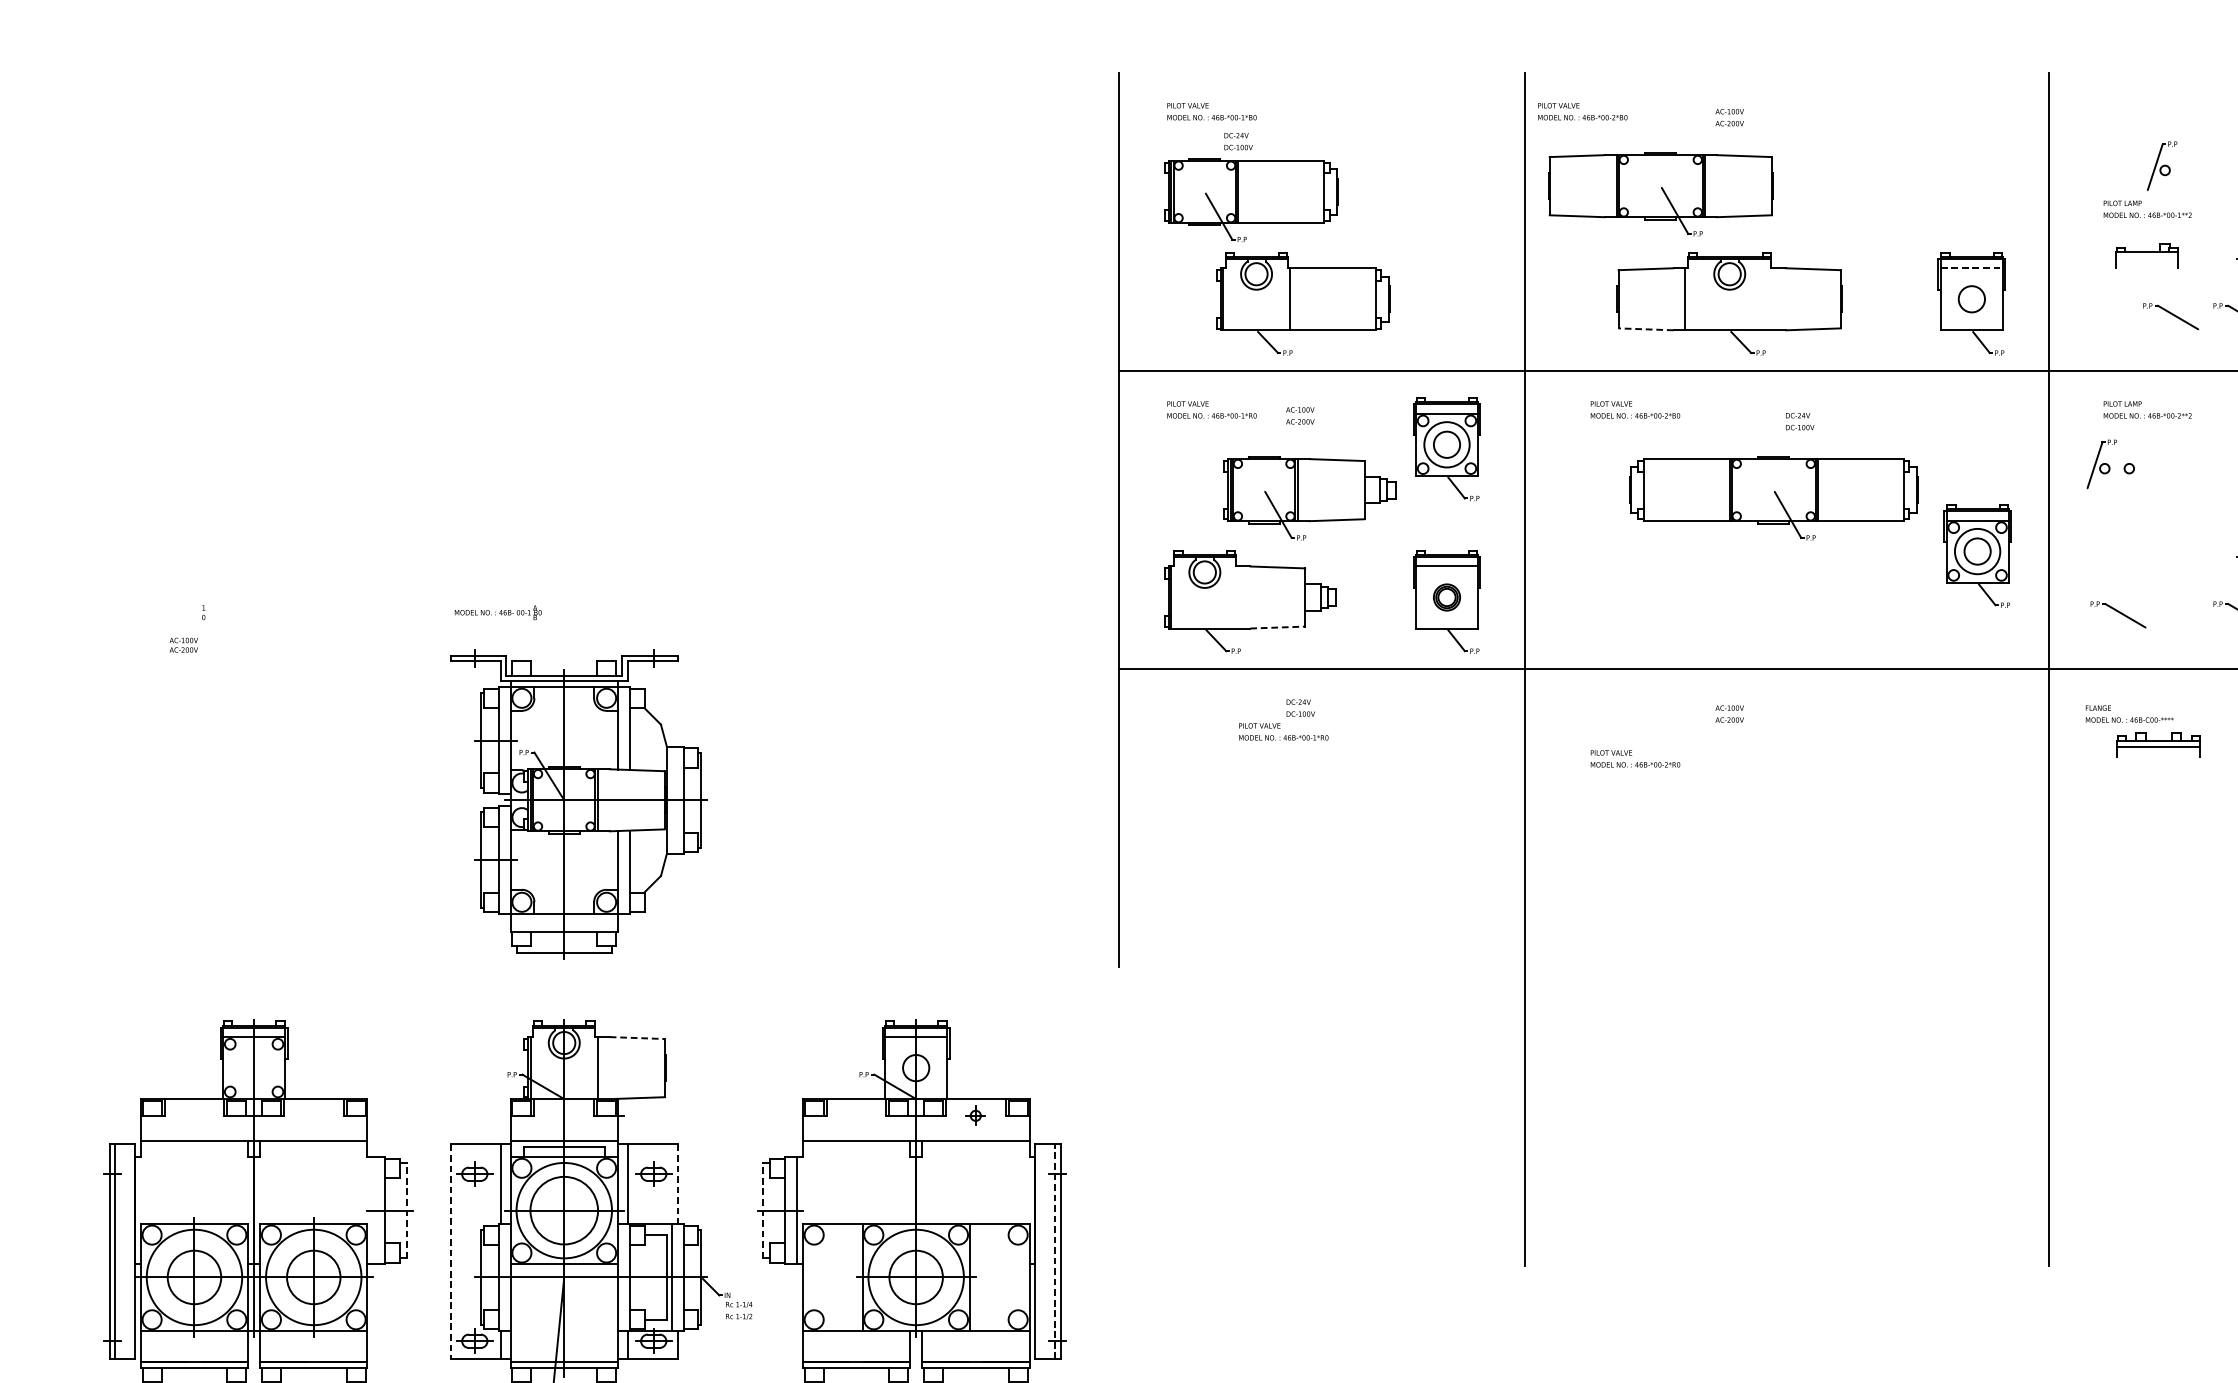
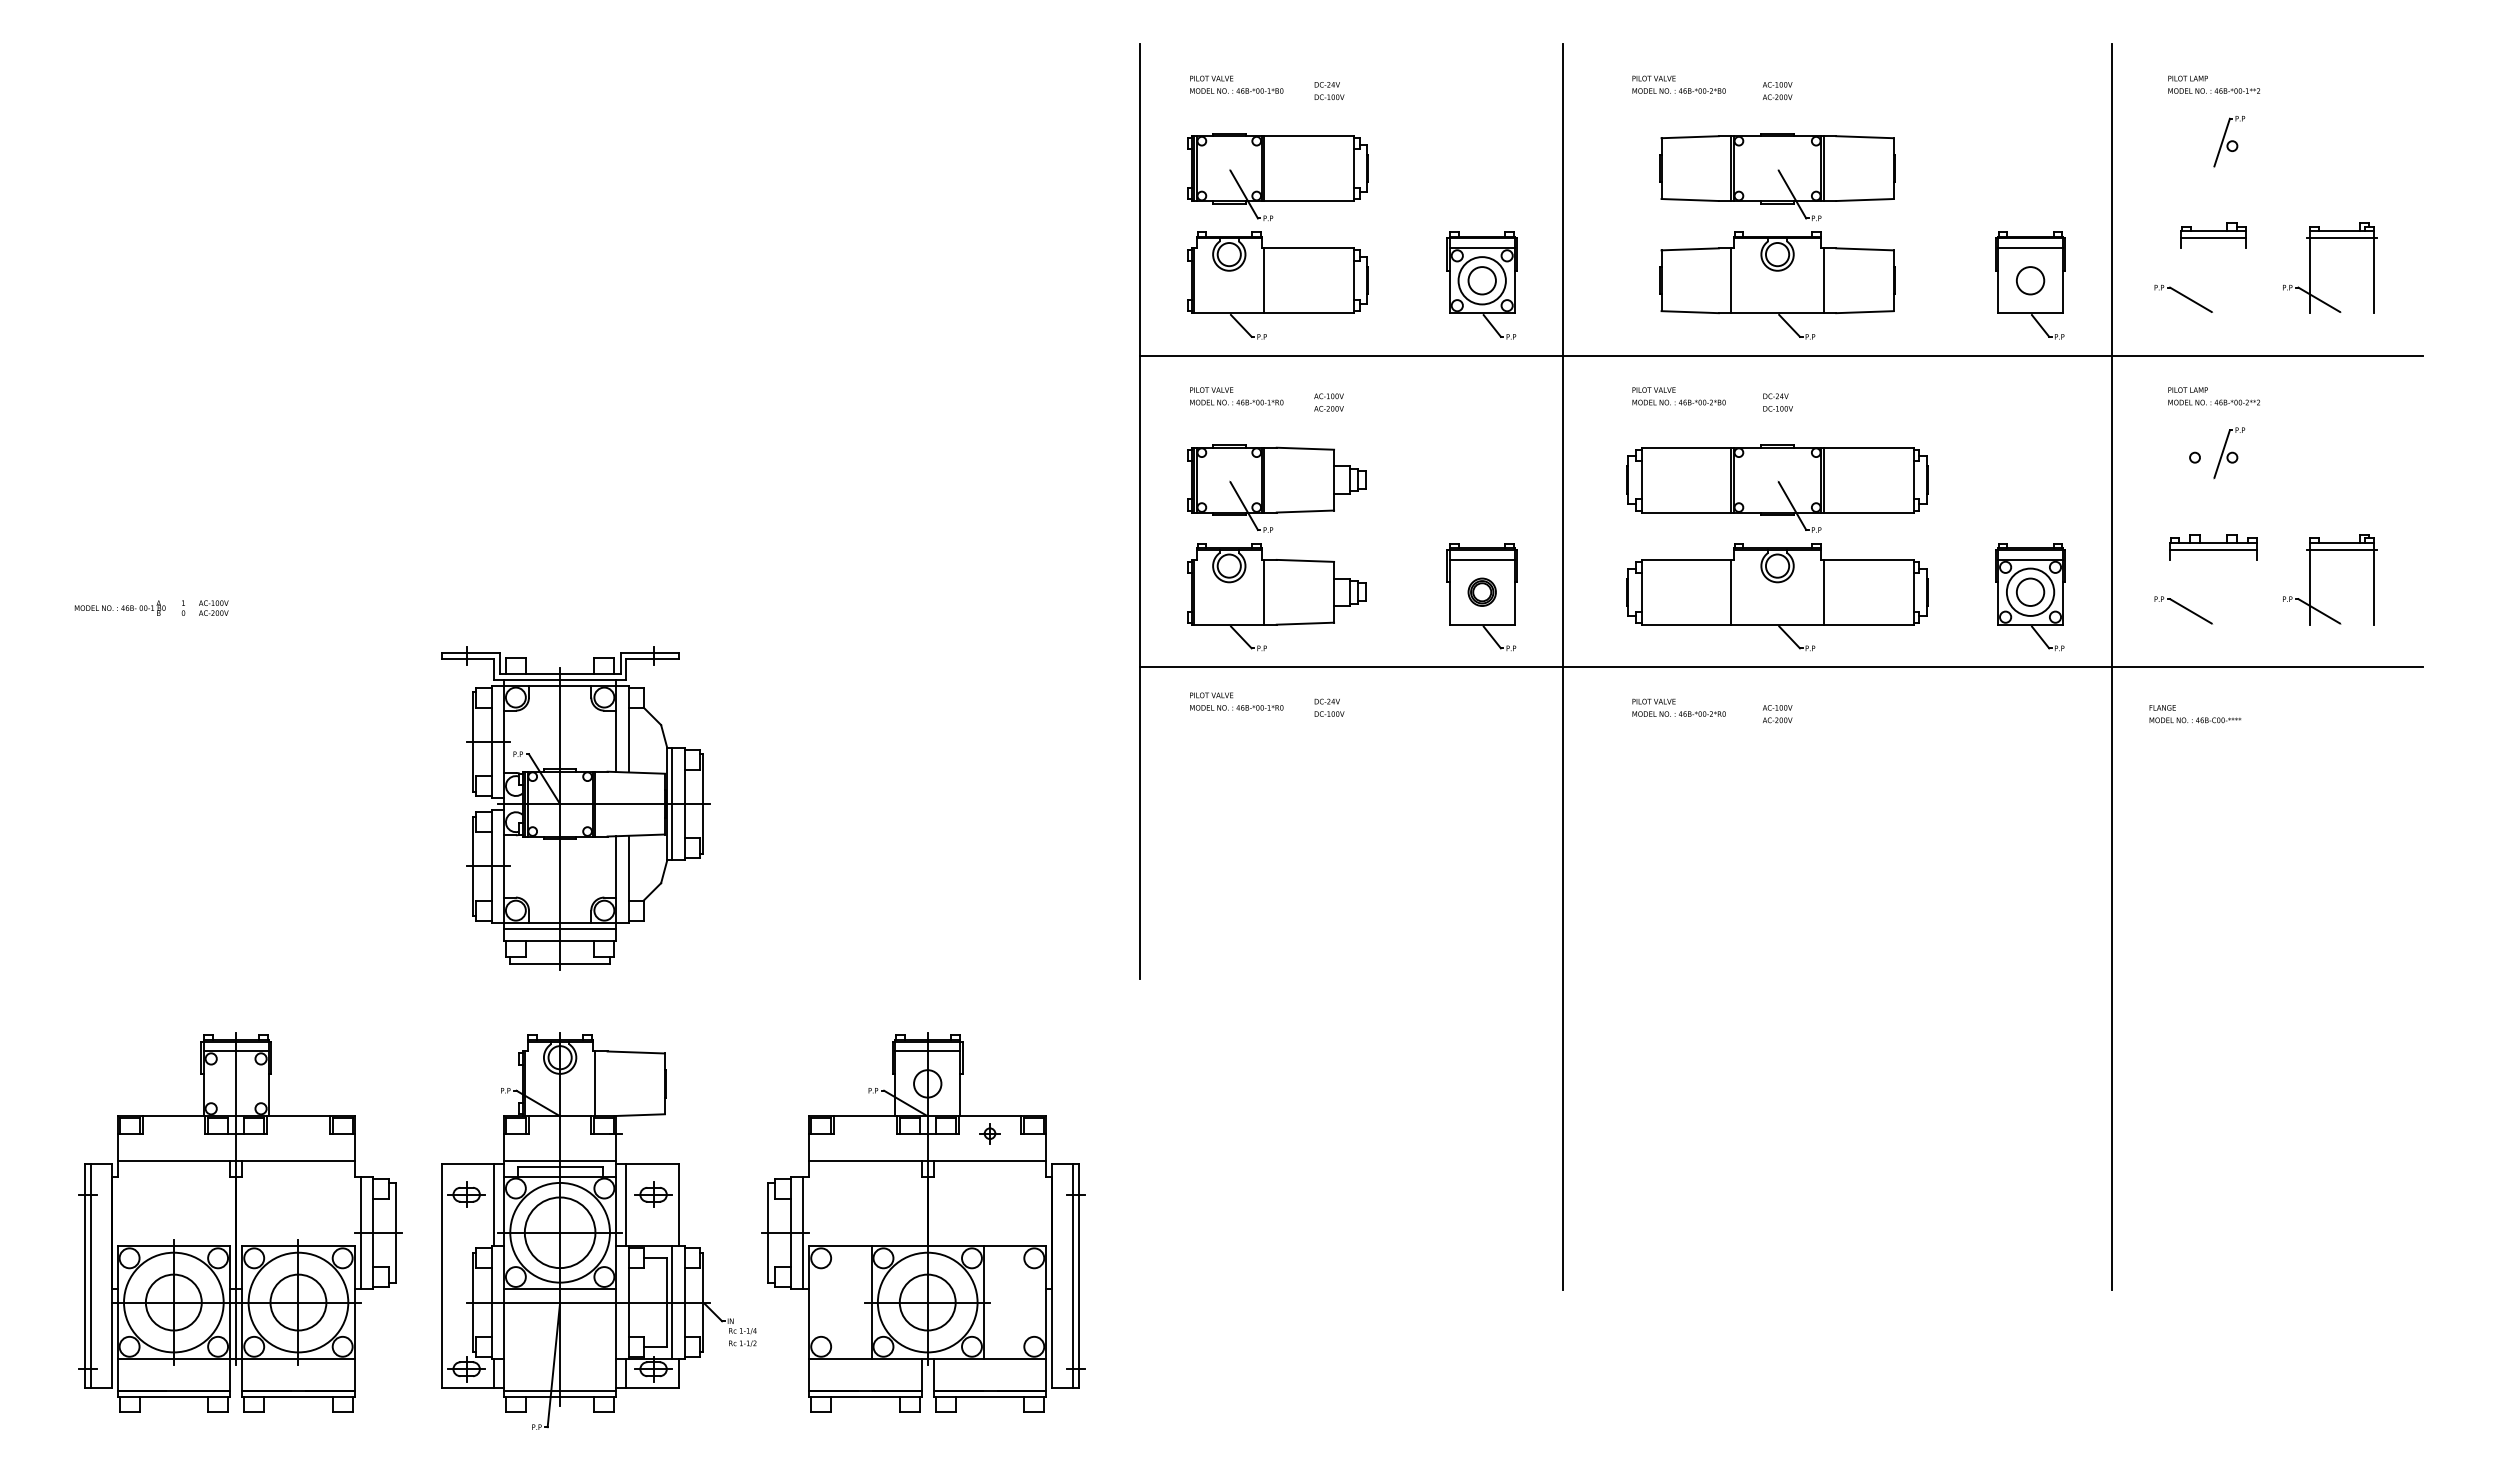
text: (1582, 111) -> (1678, 84), moved
text: (1238, 142) -> (1329, 91), moved
part: (1660, 194) -> (1777, 177), moved
text: (2147, 209) -> (2213, 84), moved
line: (2147, 258) -> (2213, 238), added
line: (1972, 268) -> (2031, 248), dashed -> solid
line: (1773, 299) -> (1823, 280), added
part: (1302, 303) -> (1277, 285), moved
part: (2170, 316) -> (2183, 298), moved
line: (1646, 329) -> (1690, 312), dashed -> solid
text: (1799, 421) -> (1777, 402), moved
part: (1446, 449) -> (1481, 285), moved
part: (2102, 464) -> (2229, 453), moved
part: (1309, 498) -> (1276, 488), moved
part: (1773, 498) -> (1777, 488), moved
part: (1977, 556) -> (2030, 597), moved
line: (1238, 596) -> (1264, 591), added
part: (1729, 602) -> (1777, 597), added
text: (497, 612) -> (119, 607), moved
line: (1277, 627) -> (1305, 623), dashed -> solid
text: (183, 644) -> (213, 607), moved
text: (1283, 731) -> (1236, 701), moved
part: (2158, 745) -> (2213, 547), moved
text: (1634, 758) -> (1678, 707), moved
line: (671, 800) -> (672, 804), added
line: (564, 919) -> (560, 928), added
line: (637, 1038) -> (636, 1052), dashed -> solid
line: (677, 1184) -> (678, 1205), dashed -> solid
line: (373, 1210) -> (360, 1232), added
line: (406, 1210) -> (395, 1232), dashed -> solid
line: (763, 1210) -> (768, 1232), dashed -> solid
line: (1054, 1251) -> (1072, 1275), dashed -> solid
line: (450, 1252) -> (441, 1276), dashed -> solid

